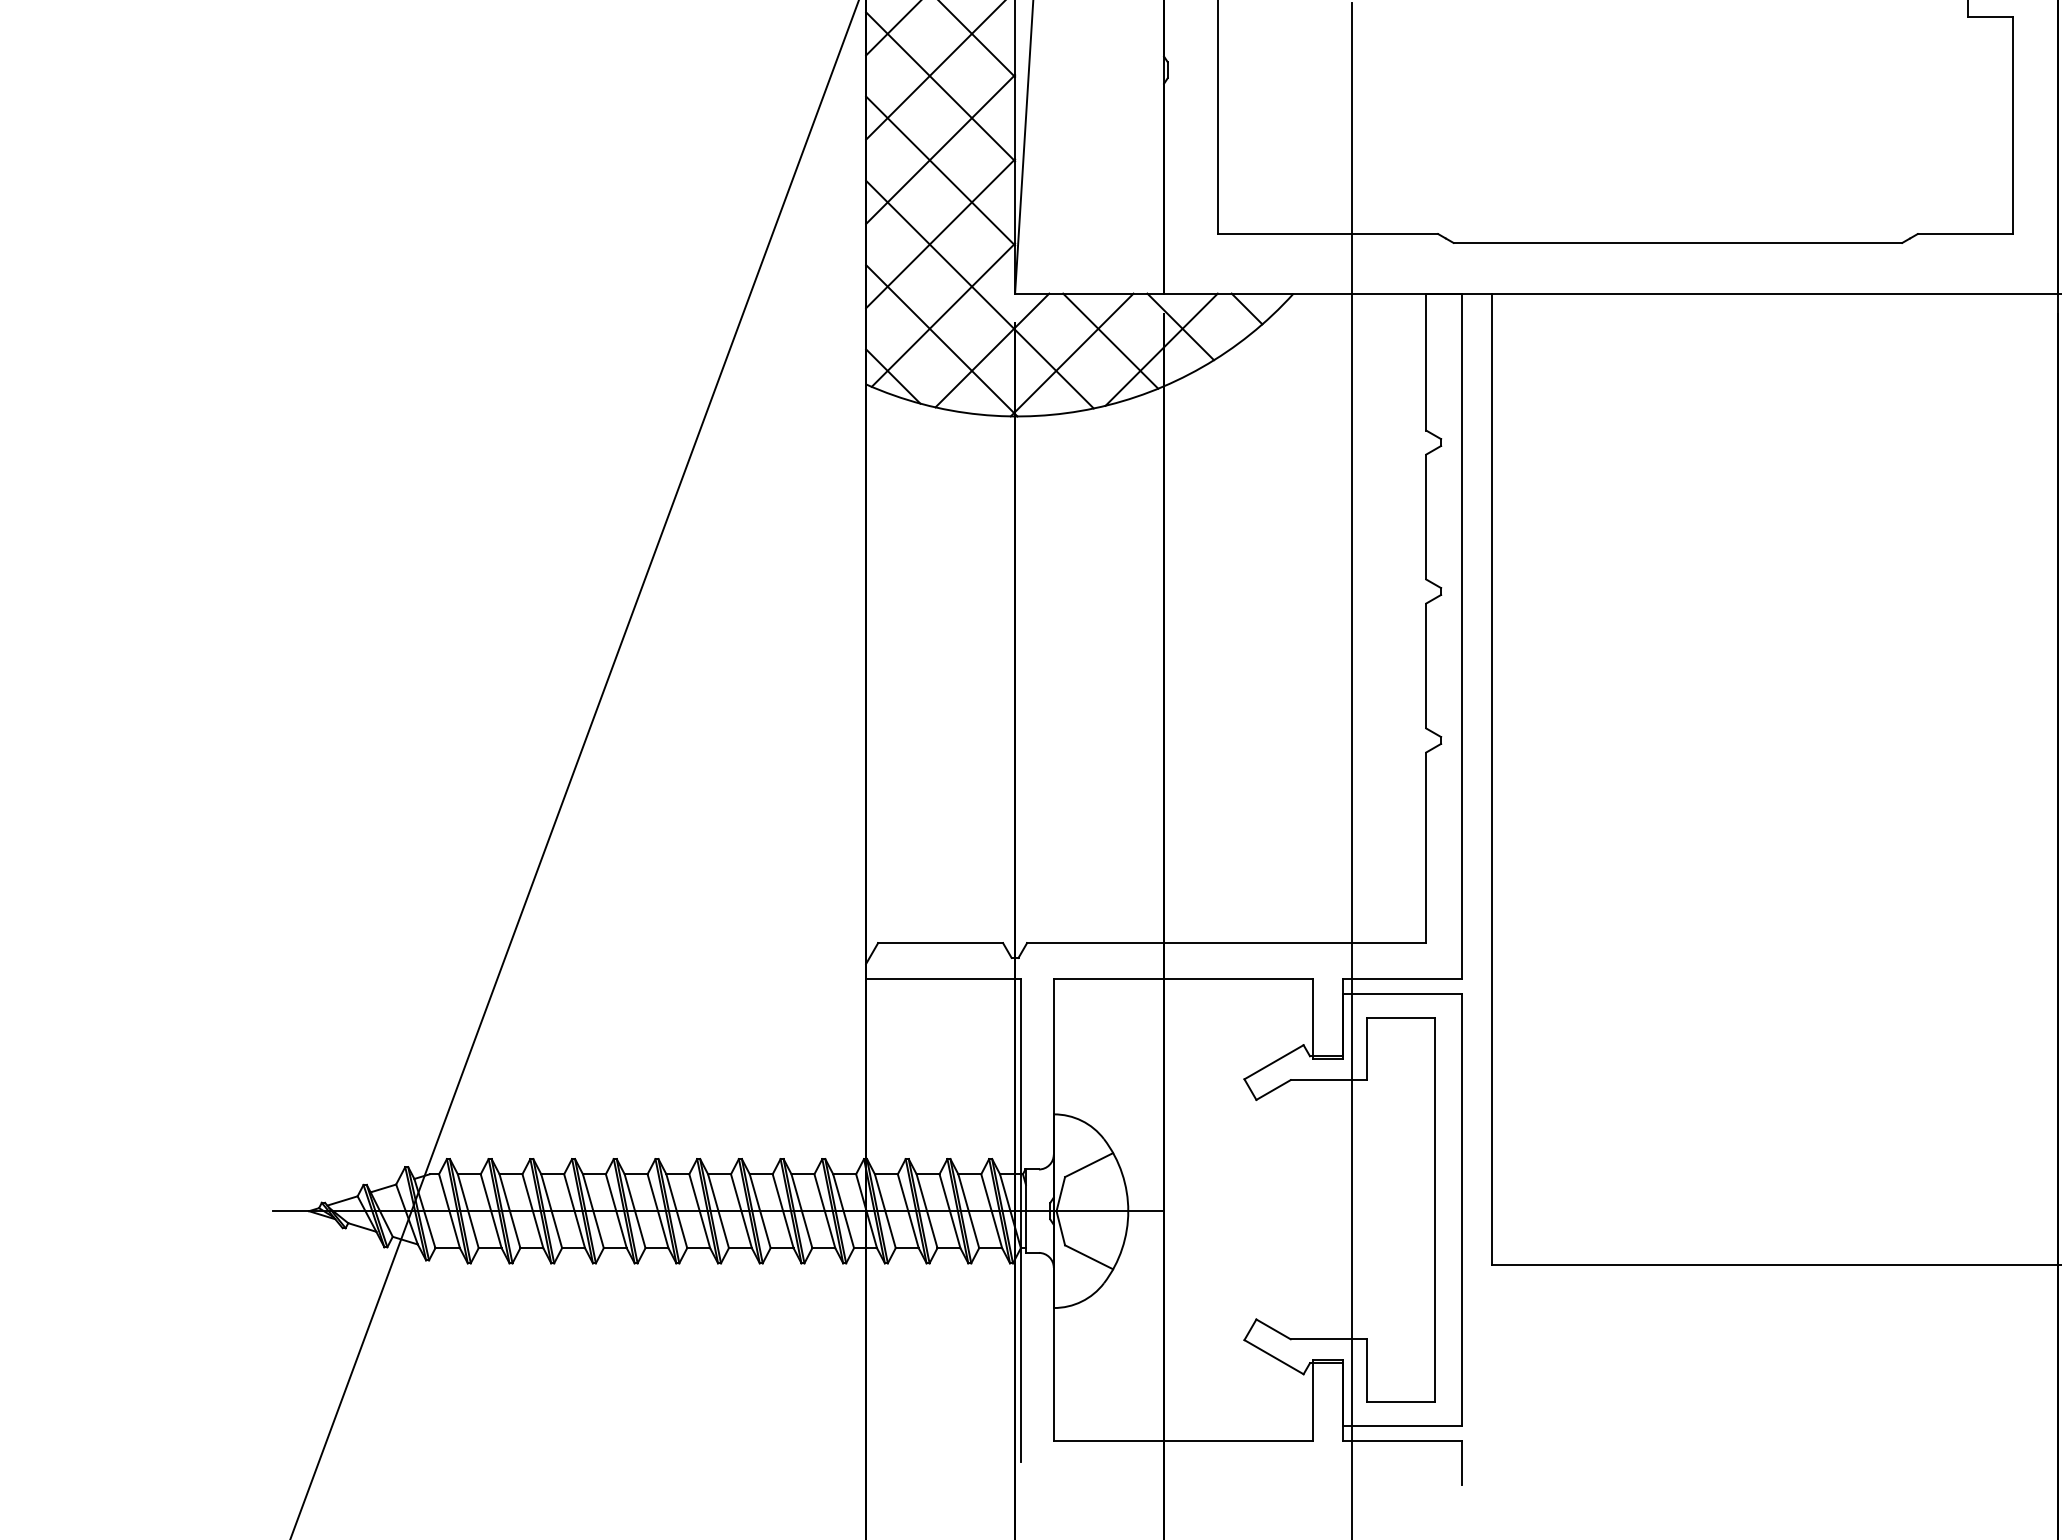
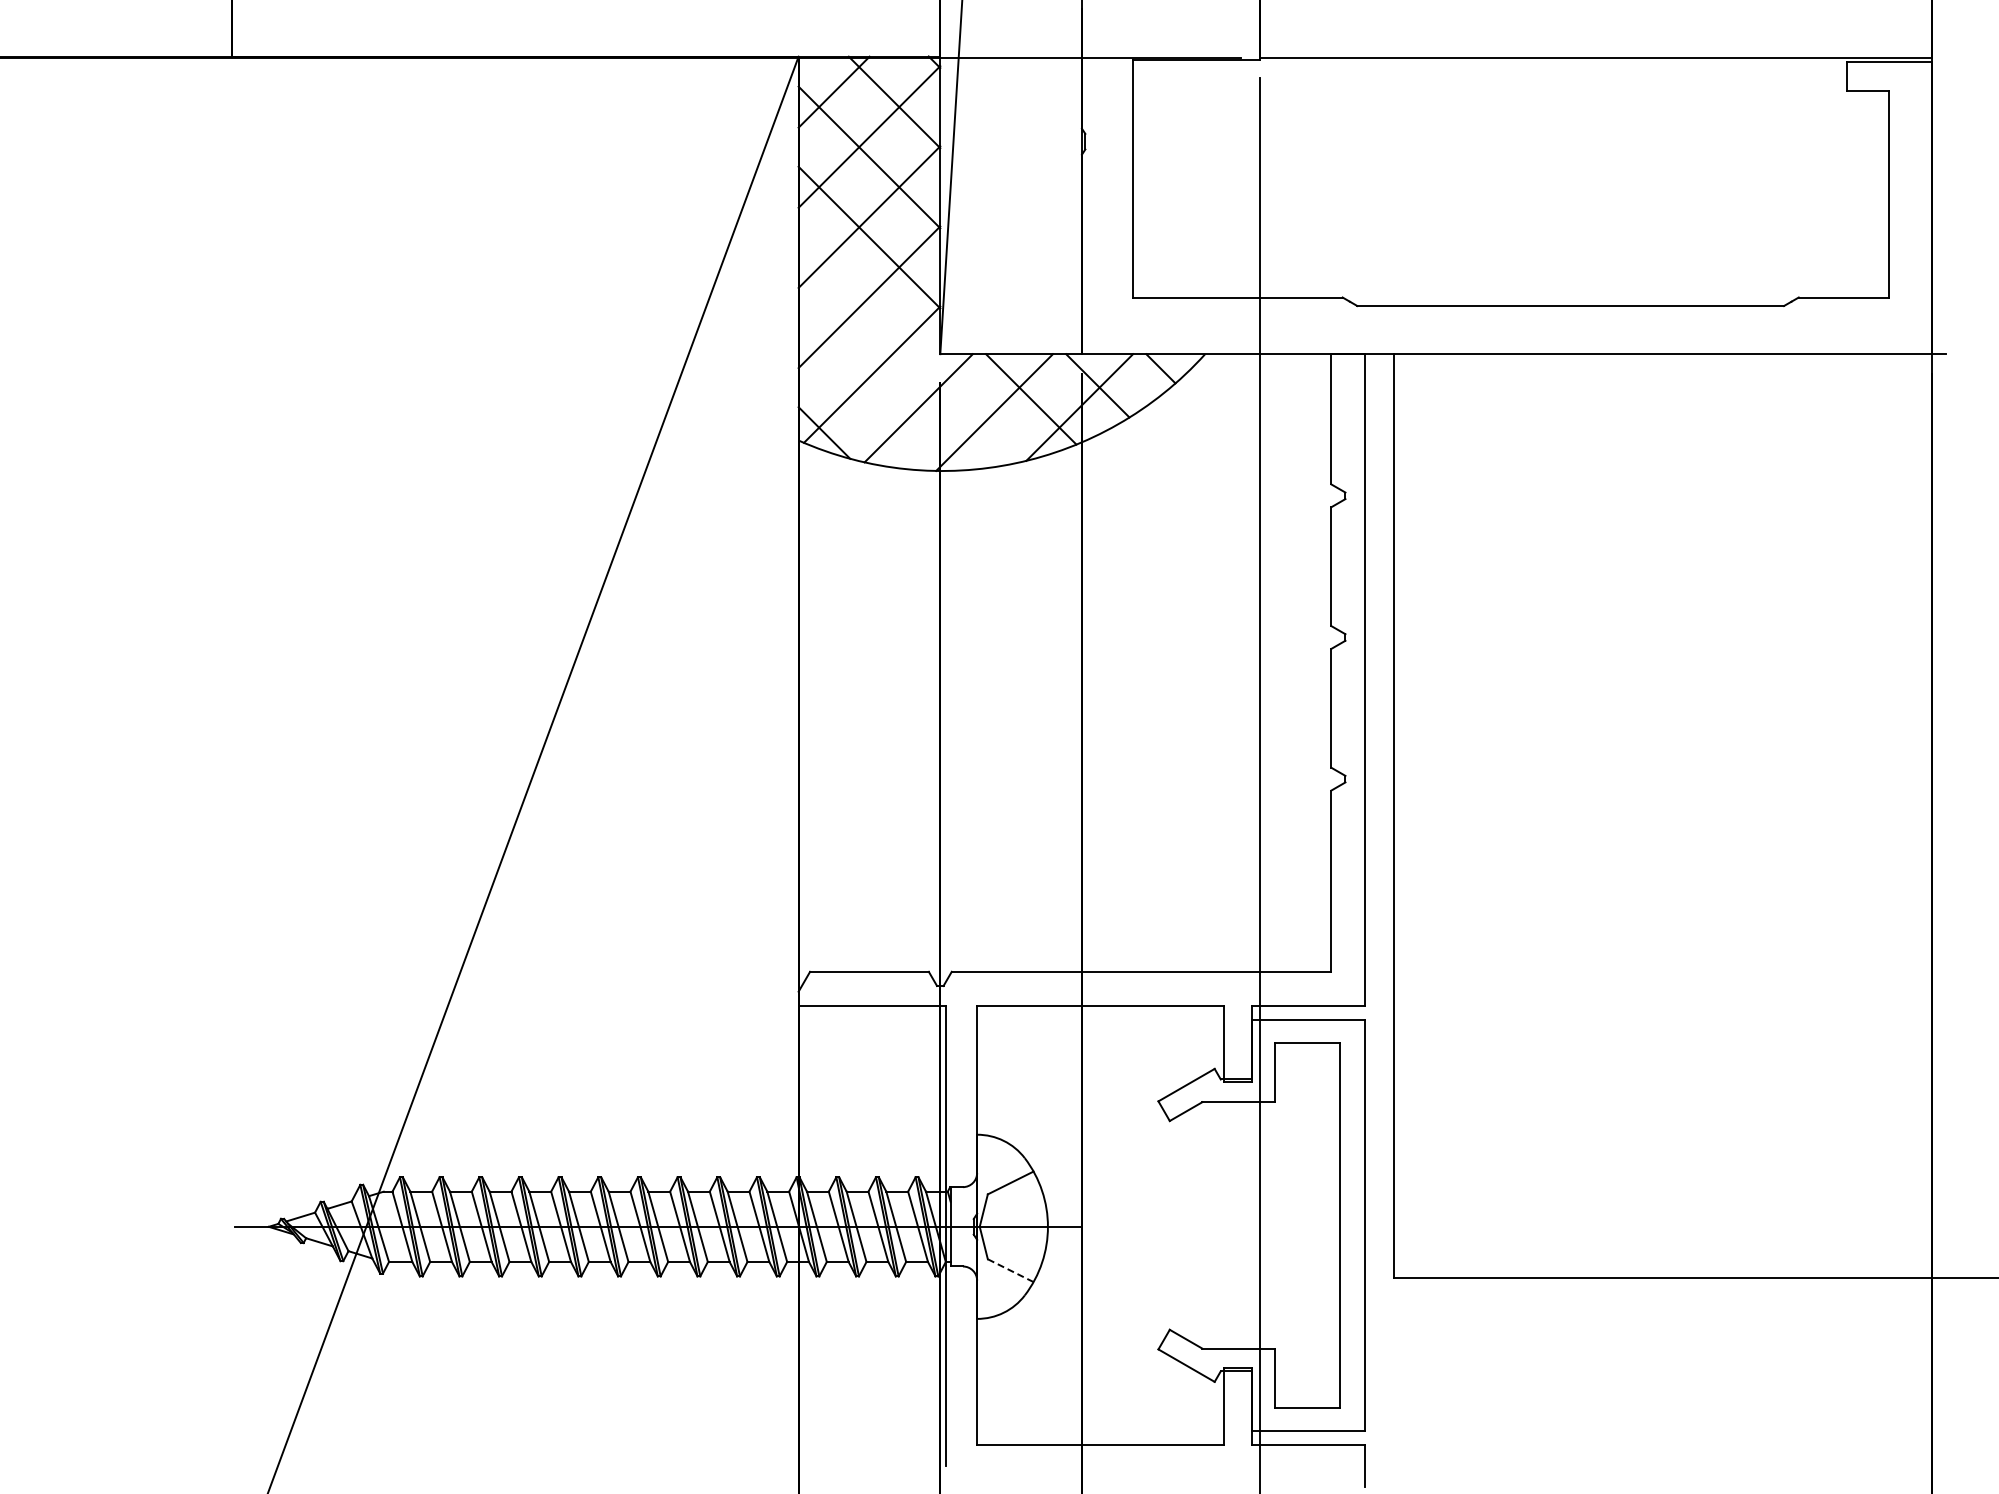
line: (979, 293) -> (906, 354), removed
line: (941, 341) -> (870, 399), removed
line: (1088, 1257) -> (1010, 1270), solid -> dashed

